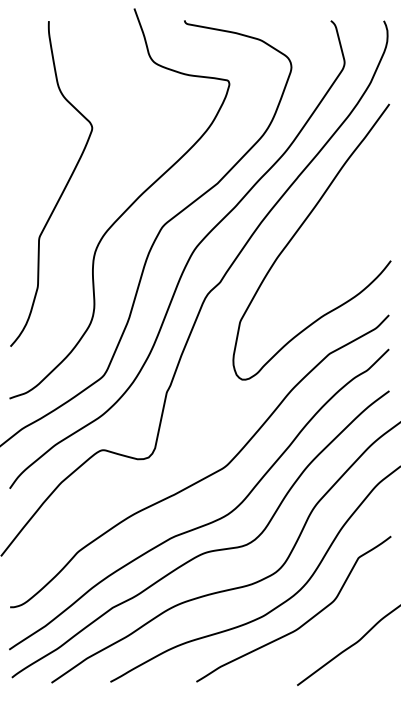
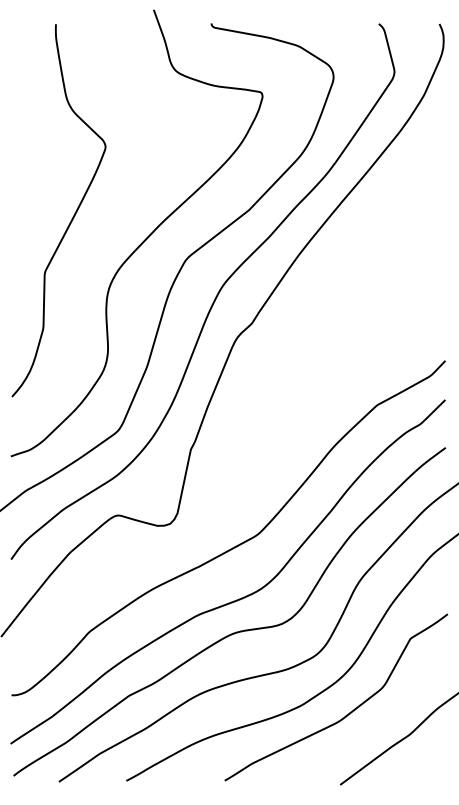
curve: (298, 231) -> (341, 265), removed

